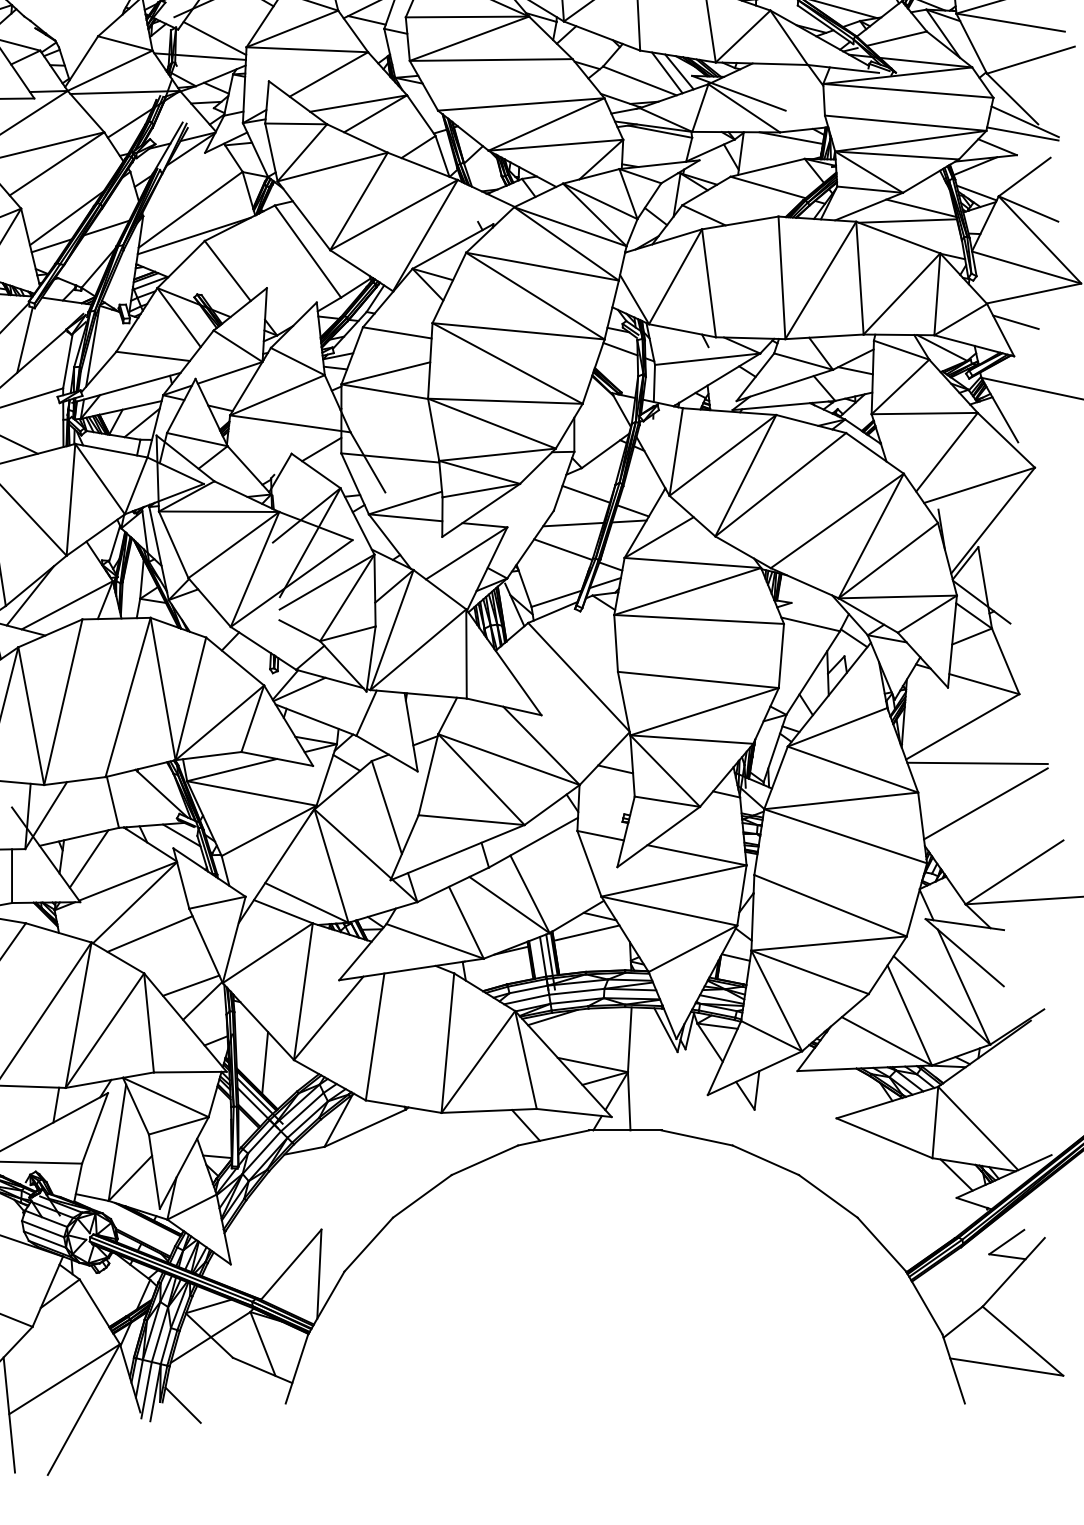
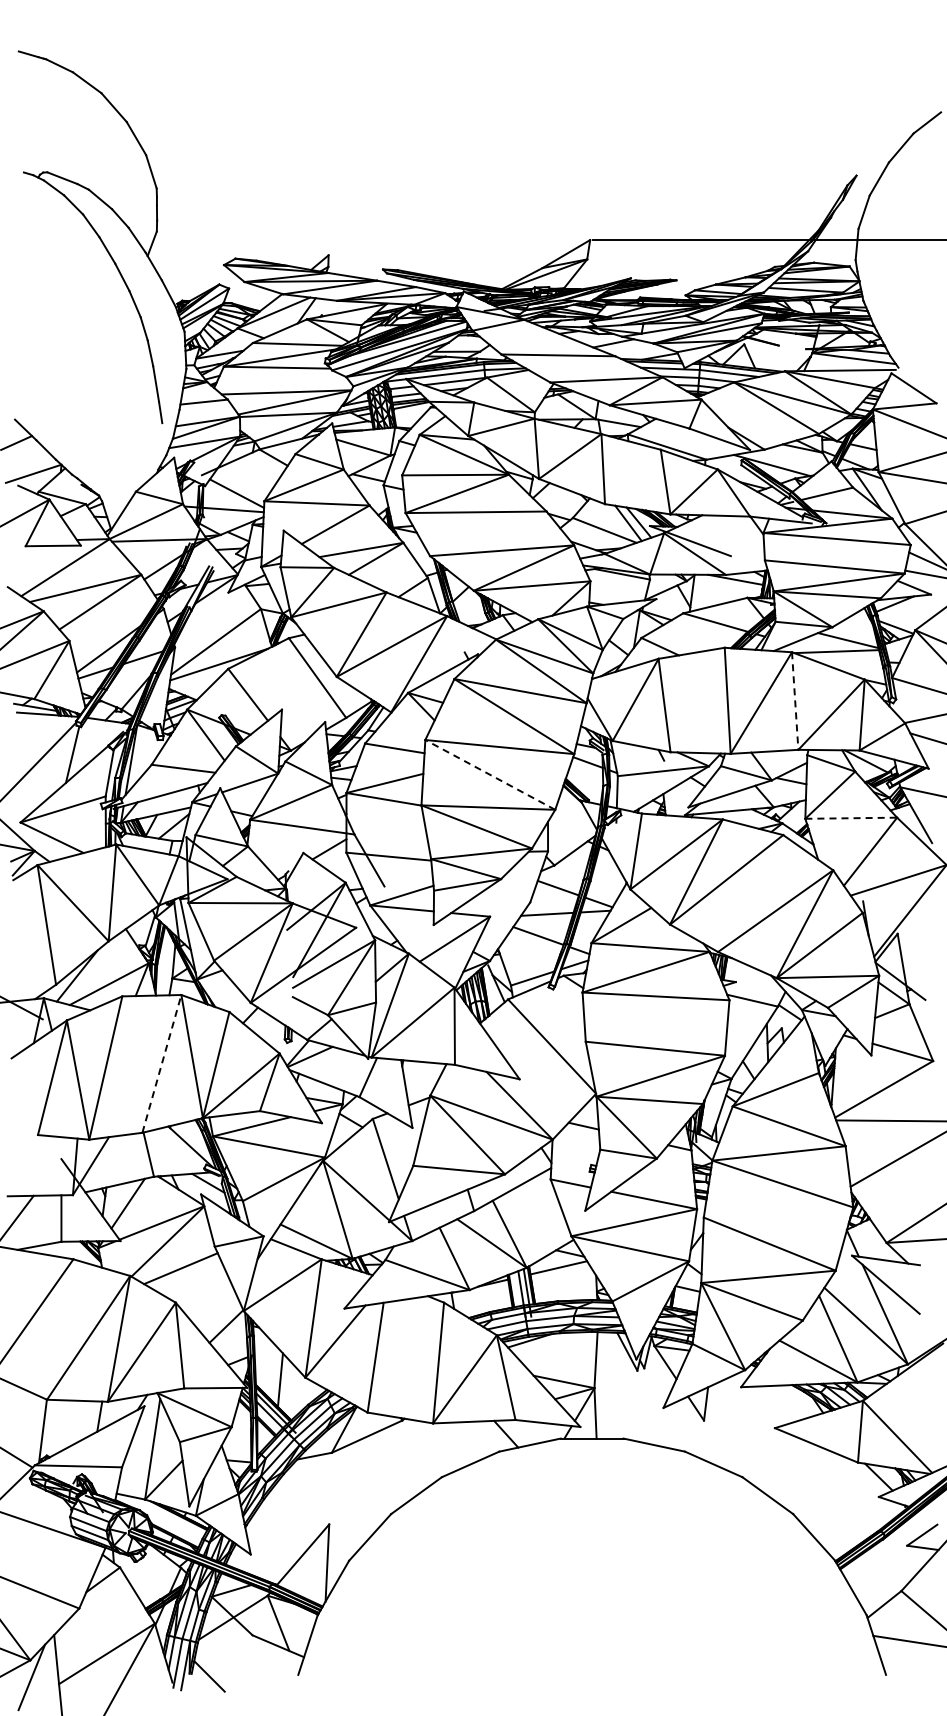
line: (860, 278) -> (795, 701), solid -> dashed
line: (507, 363) -> (490, 774), solid -> dashed
line: (925, 413) -> (851, 818), solid -> dashed
line: (127, 696) -> (161, 1063), solid -> dashed
line: (191, 985) -> (216, 1313), removed

